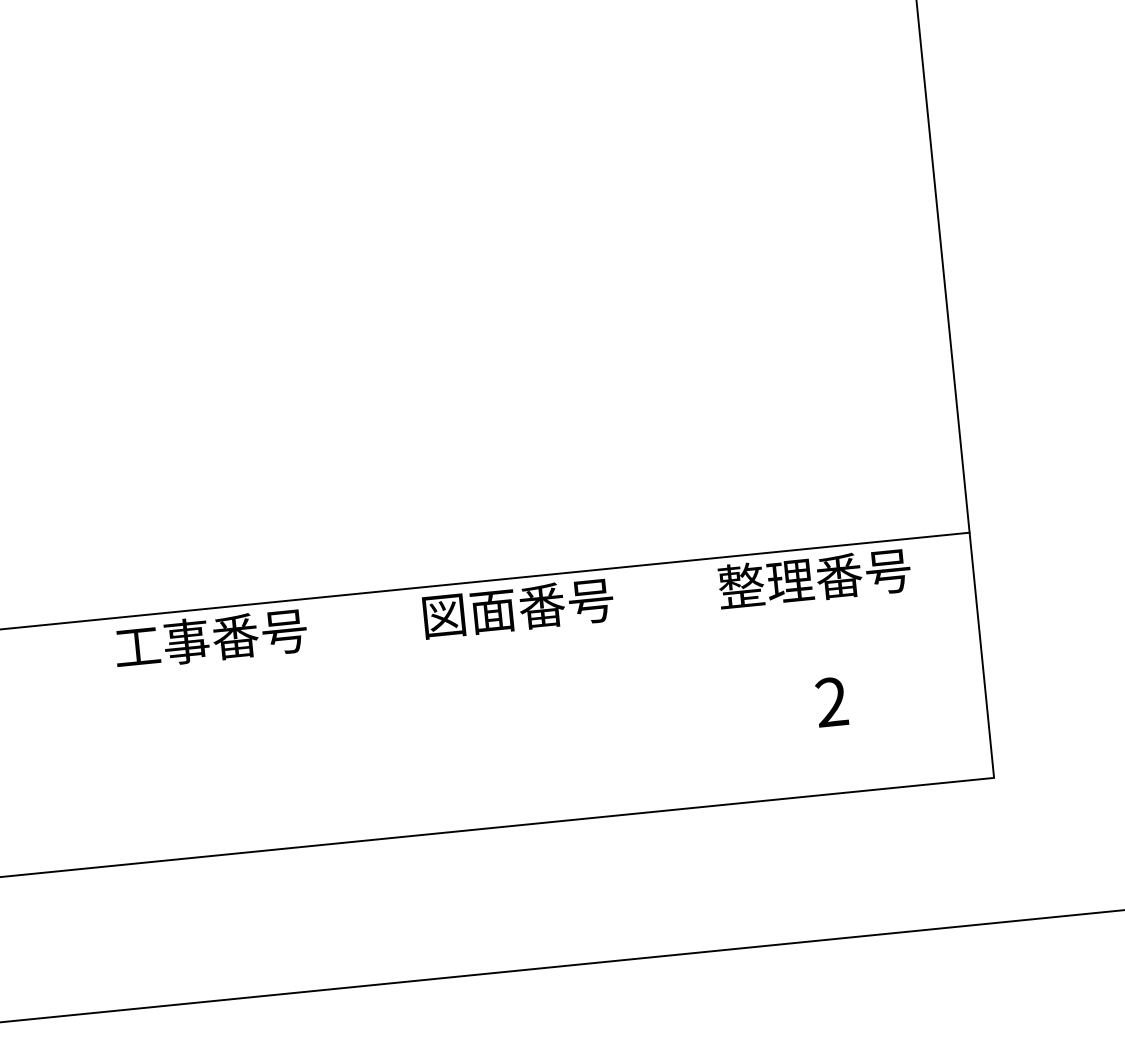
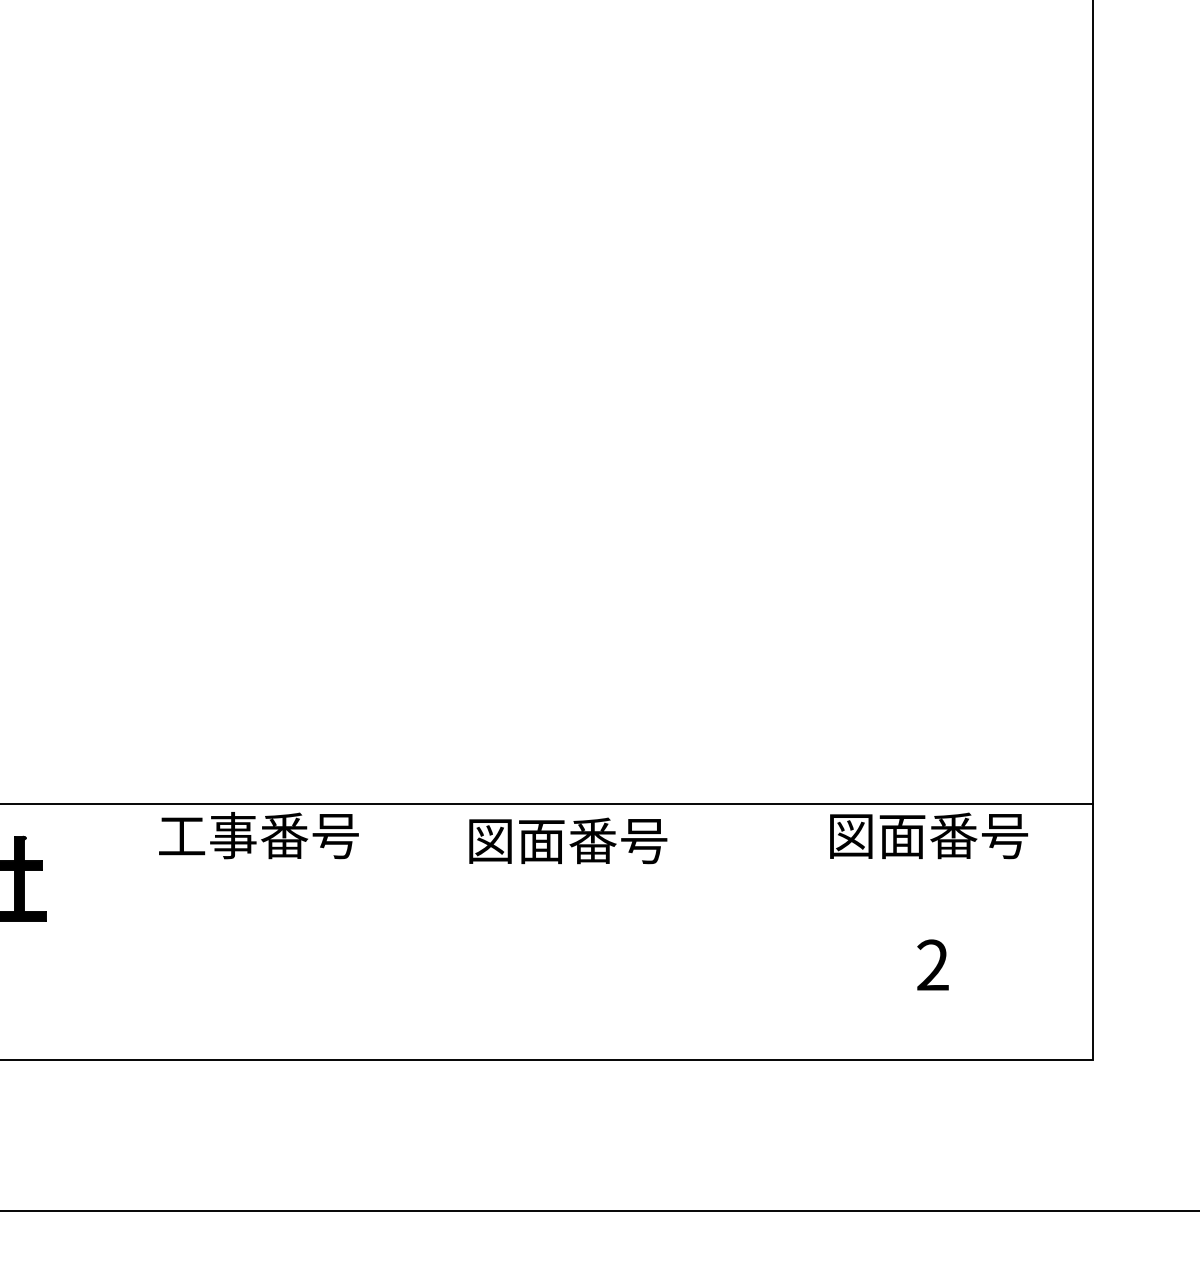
text: (766, 583) -> (877, 835), 整理番号 -> 図面番号
text: (518, 608) -> (568, 840), moved
text: (210, 638) -> (258, 835), moved

